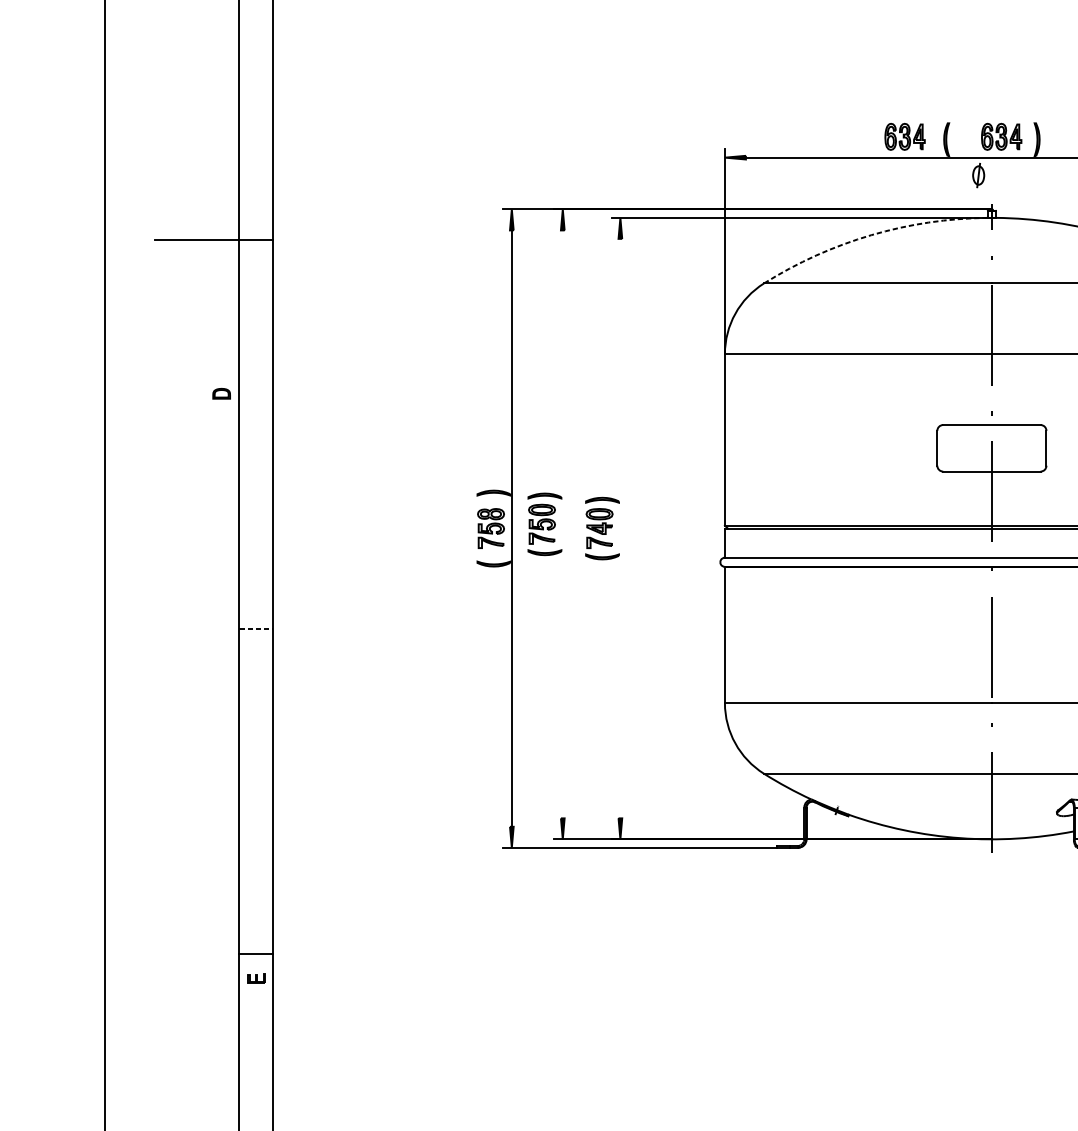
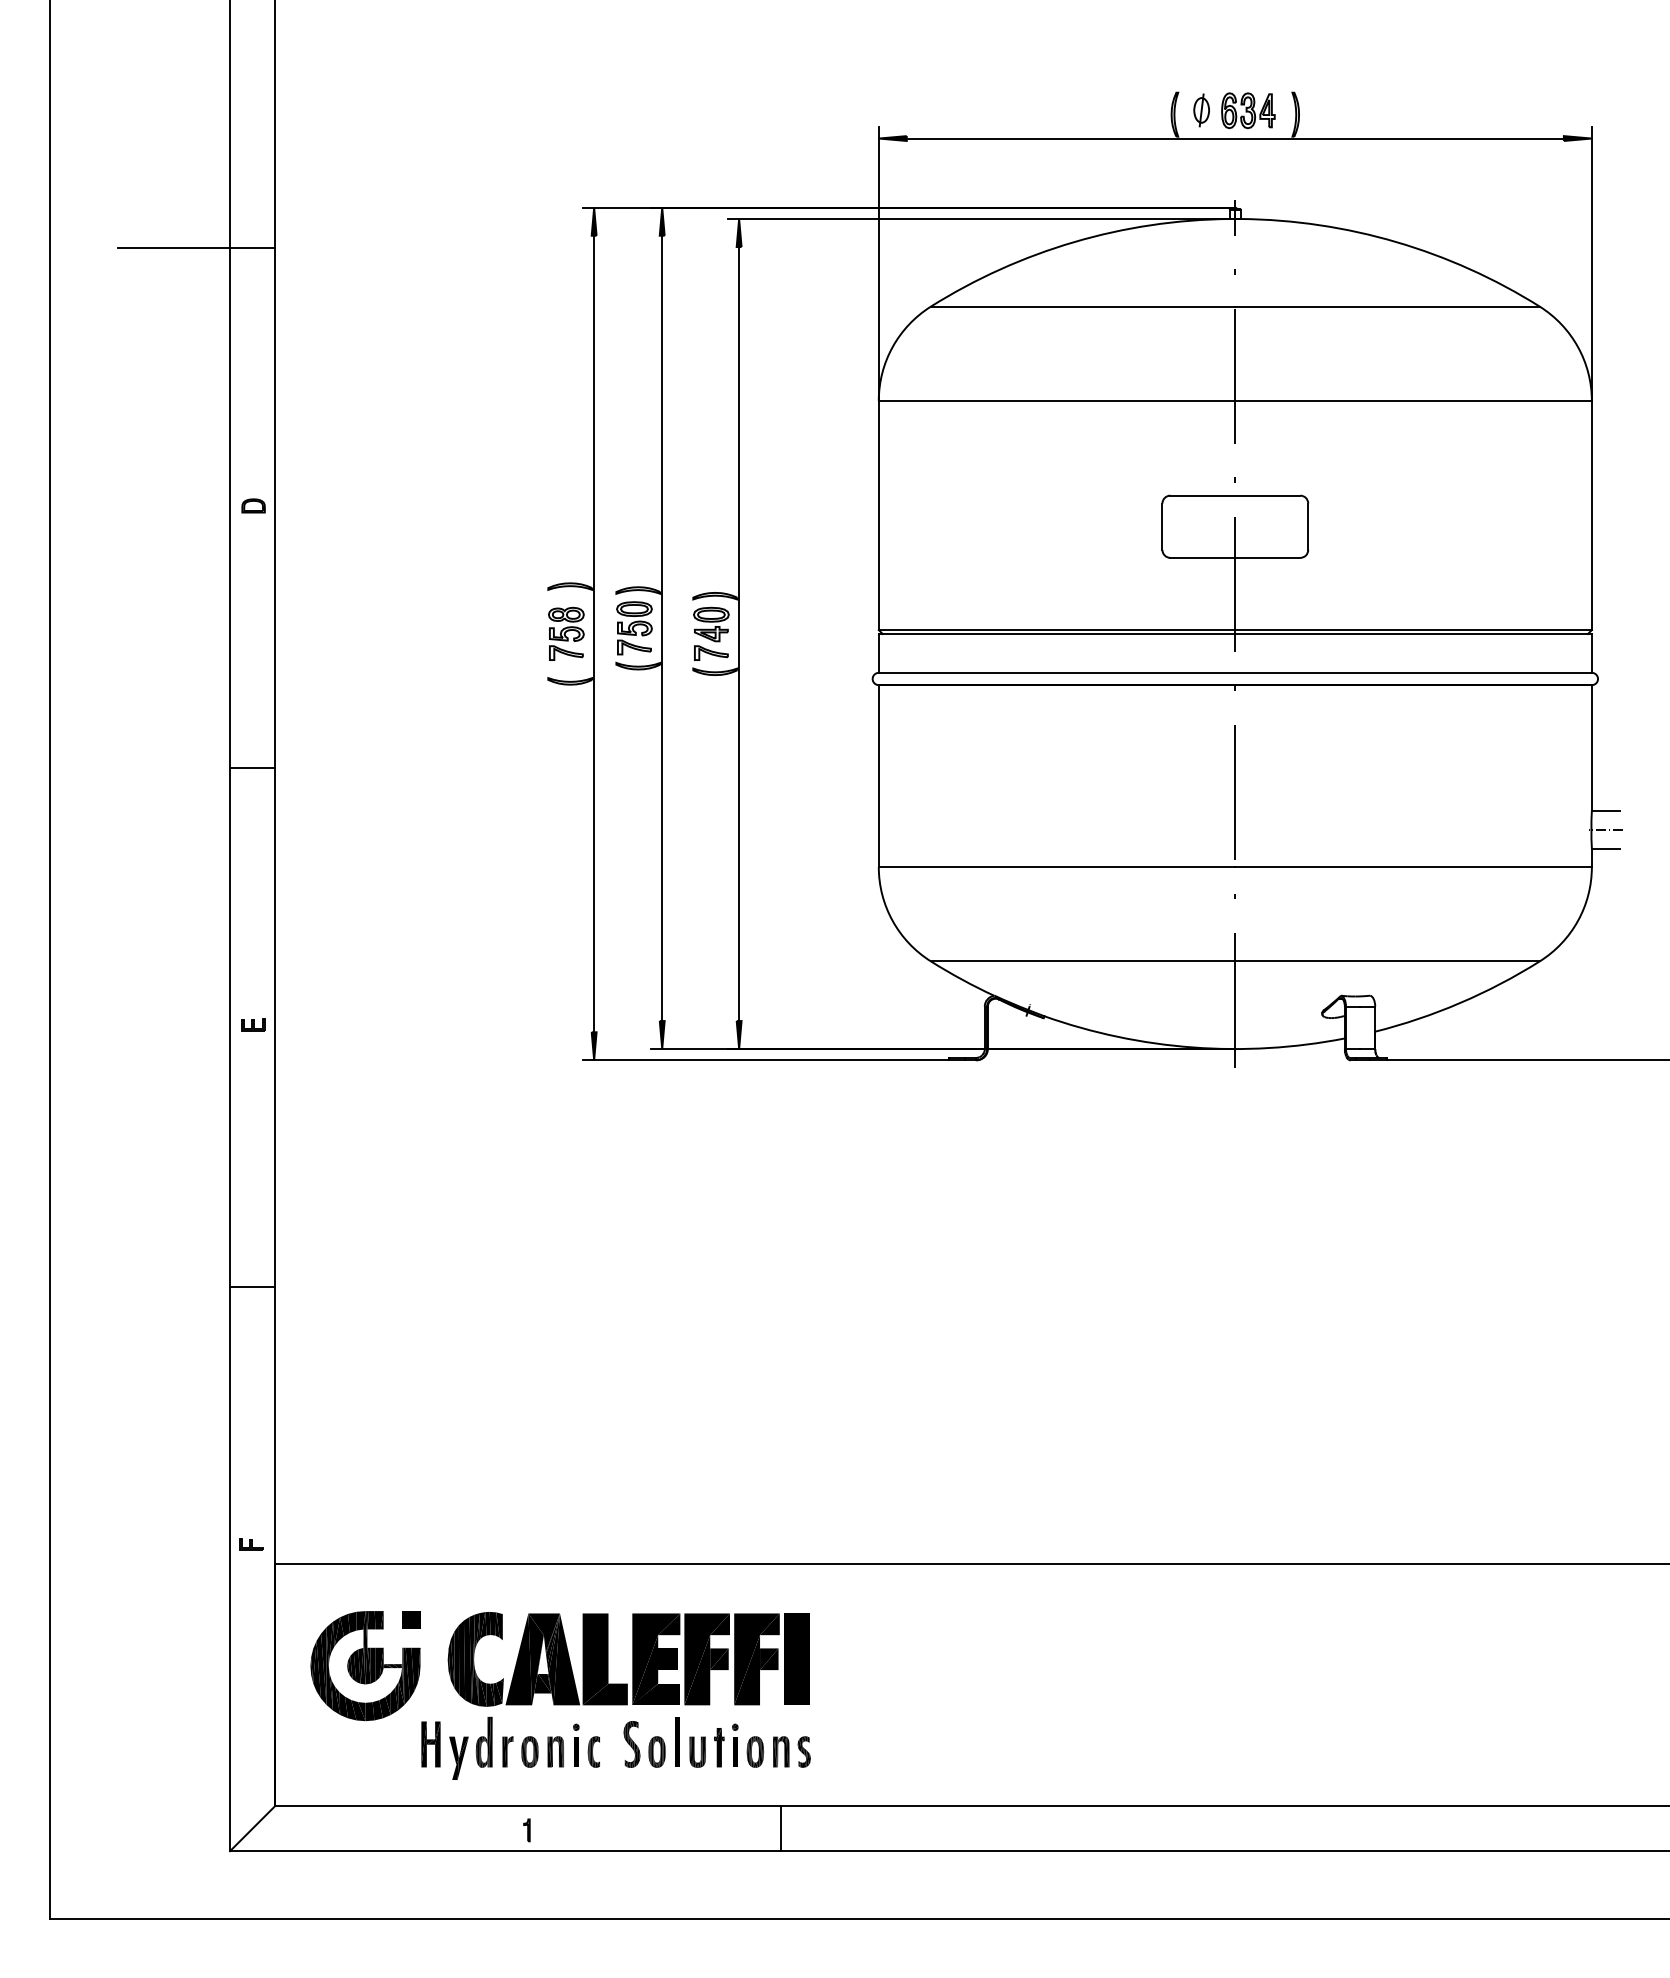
part: (905, 136) -> (1119, 110), removed
part: (978, 175) -> (1201, 110), moved
arc: (871, 235) -> (1074, 242), dashed -> solid
part: (221, 393) -> (253, 505), moved
line: (563, 524) -> (662, 628), added
line: (620, 528) -> (739, 634), added
line: (256, 628) -> (253, 767), dashed -> solid
line: (256, 953) -> (252, 1286), moved
part: (256, 978) -> (253, 1024), moved

